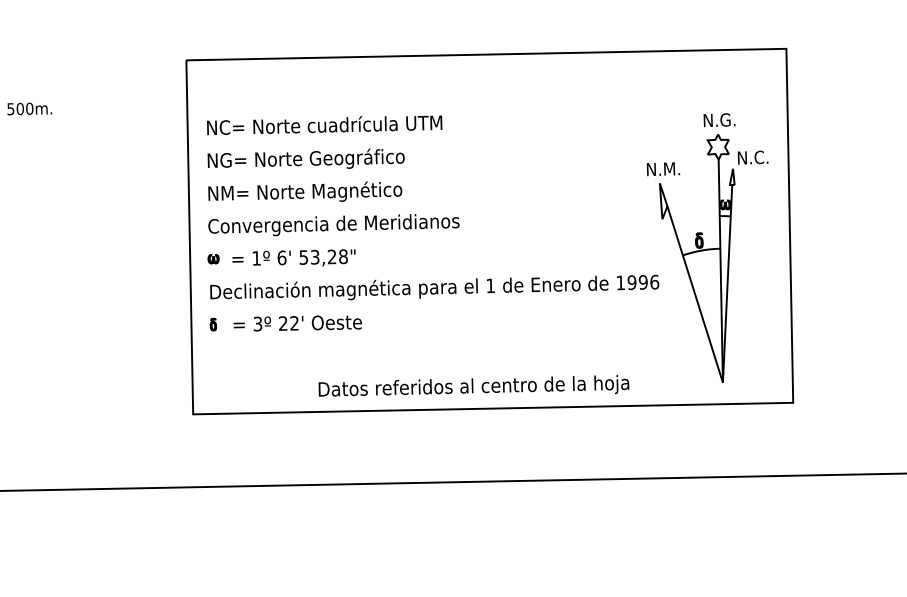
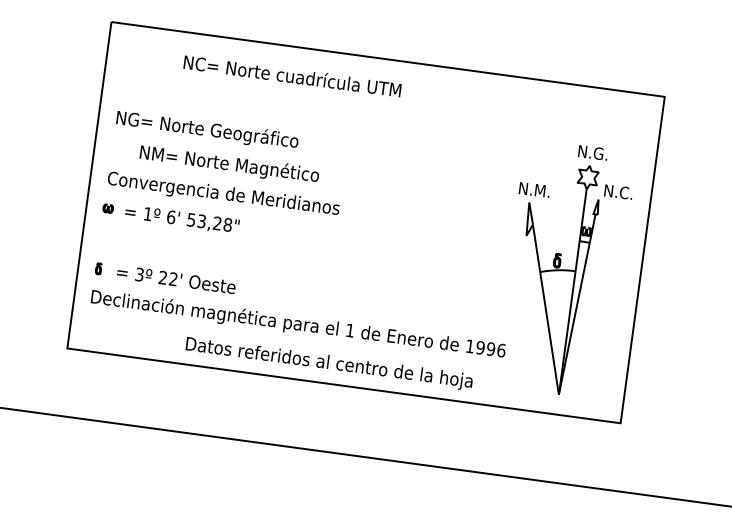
text: (324, 125) -> (292, 76), moved
text: (305, 191) -> (229, 163), moved
text: (434, 287) -> (298, 324), moved

